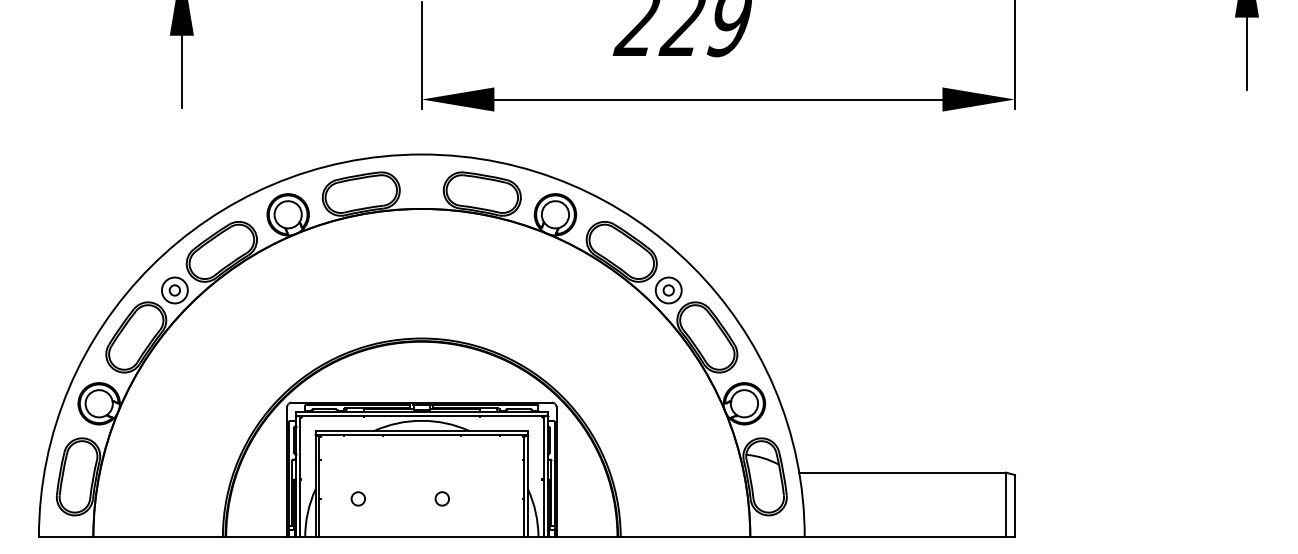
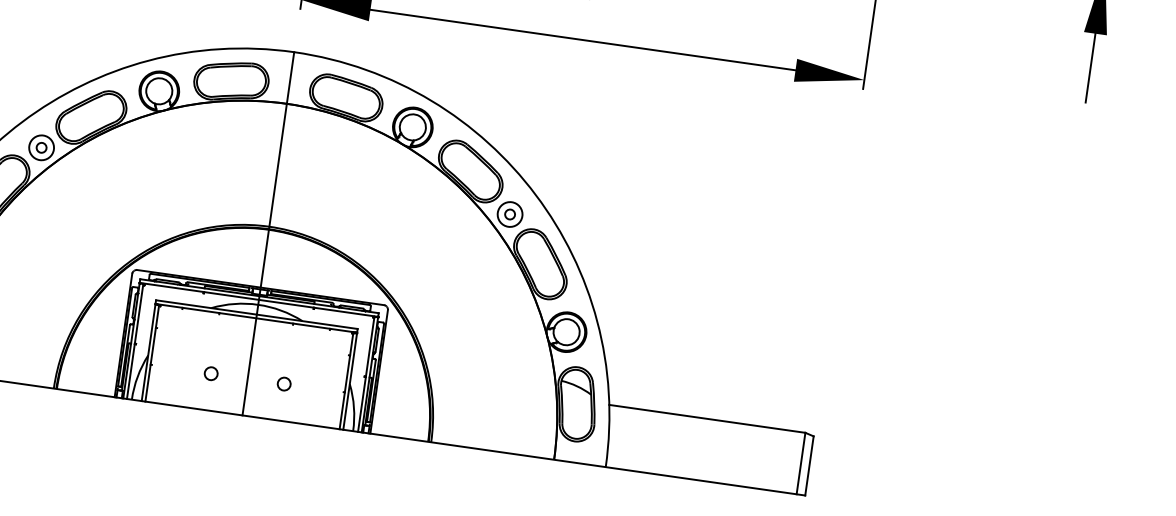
line: (421, 345) -> (268, 233), added
circle: (357, 498) -> (210, 373), moved
circle: (441, 498) -> (283, 383), moved

